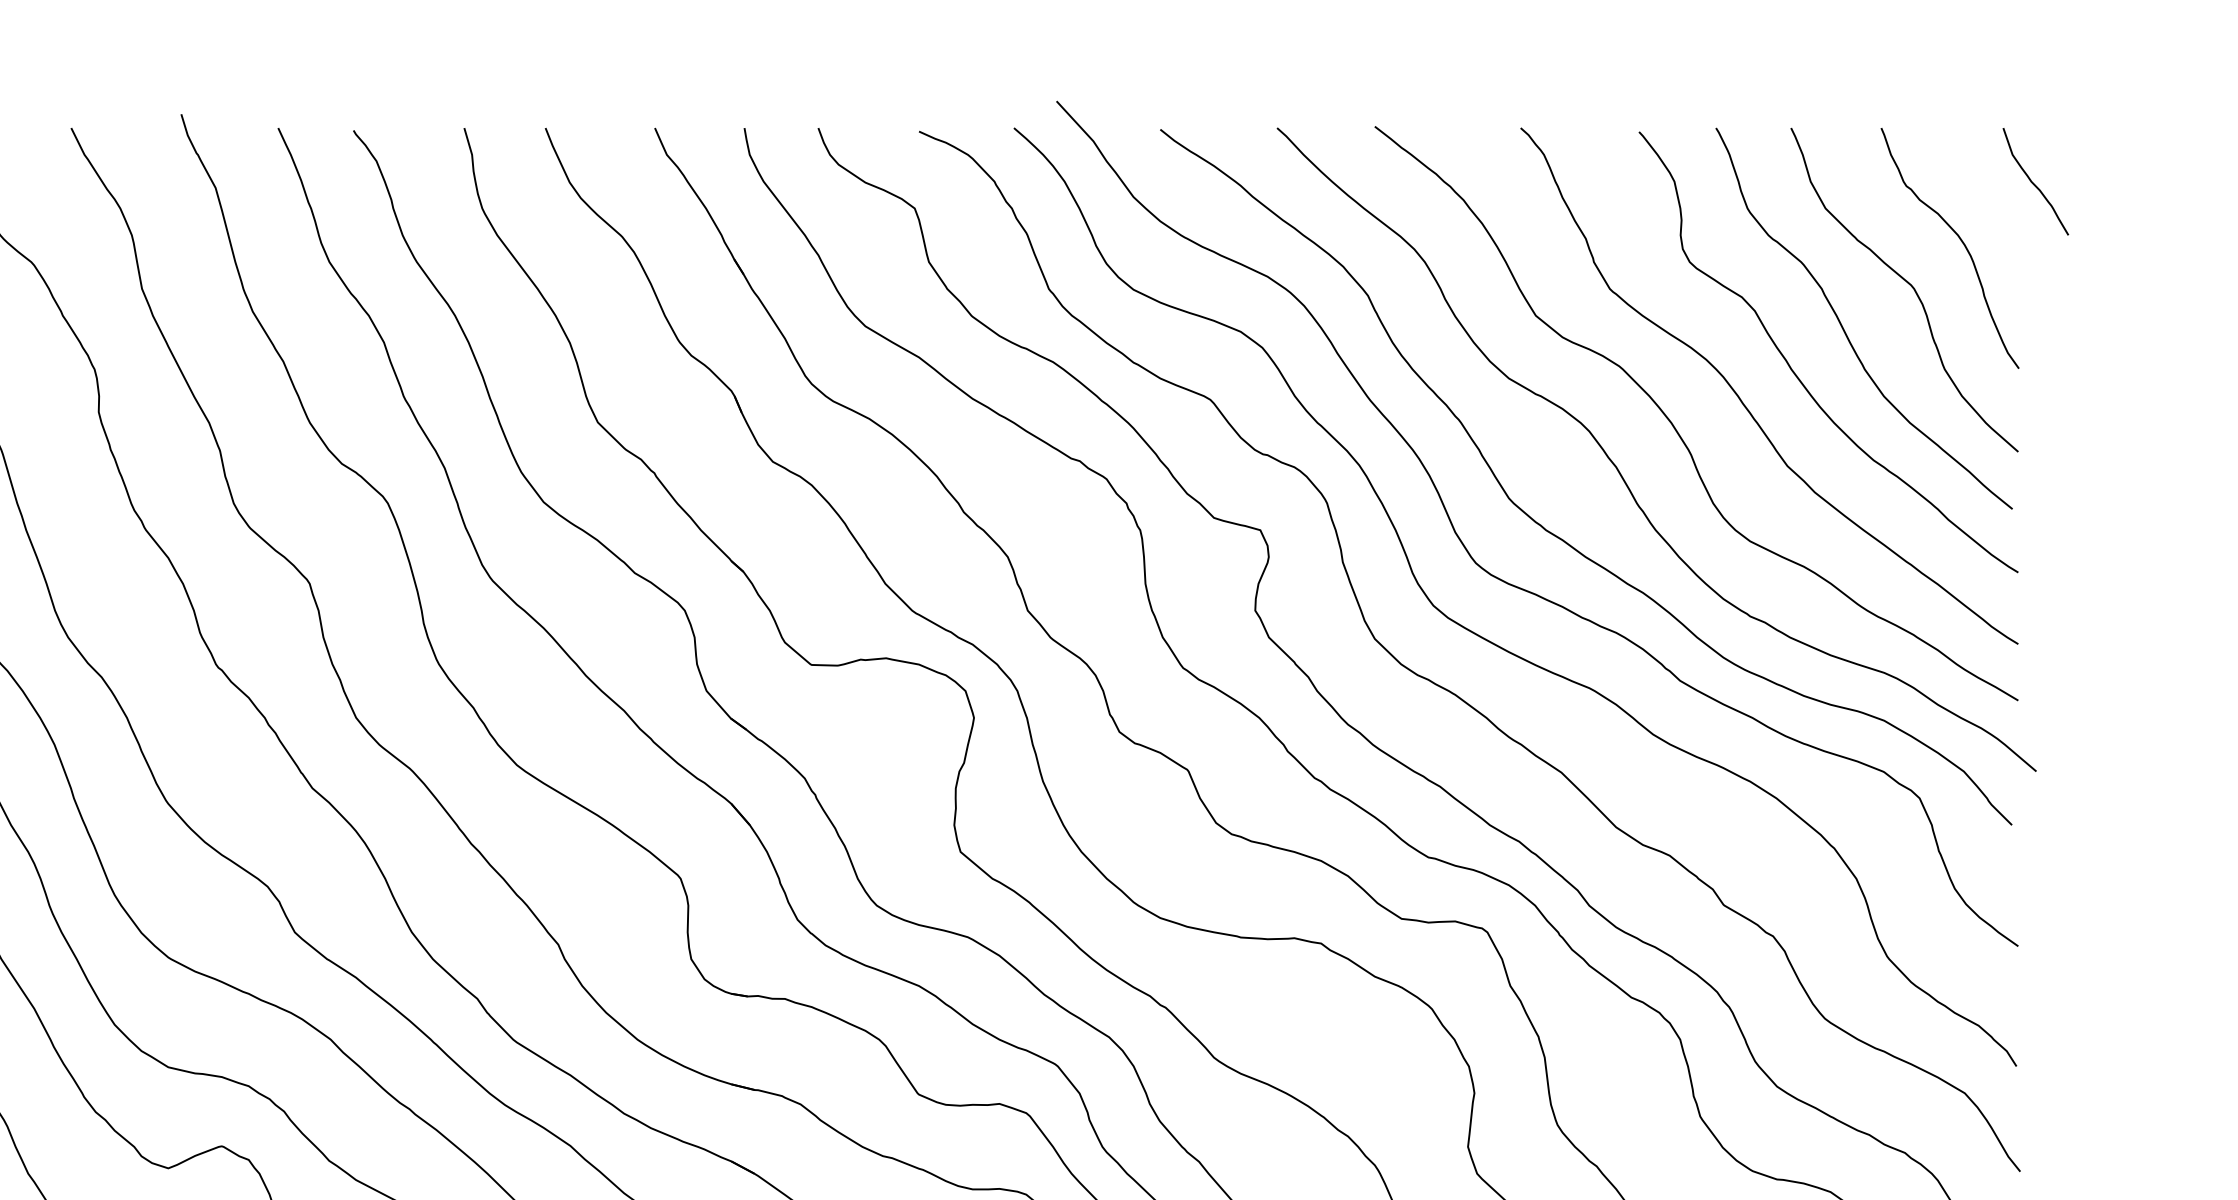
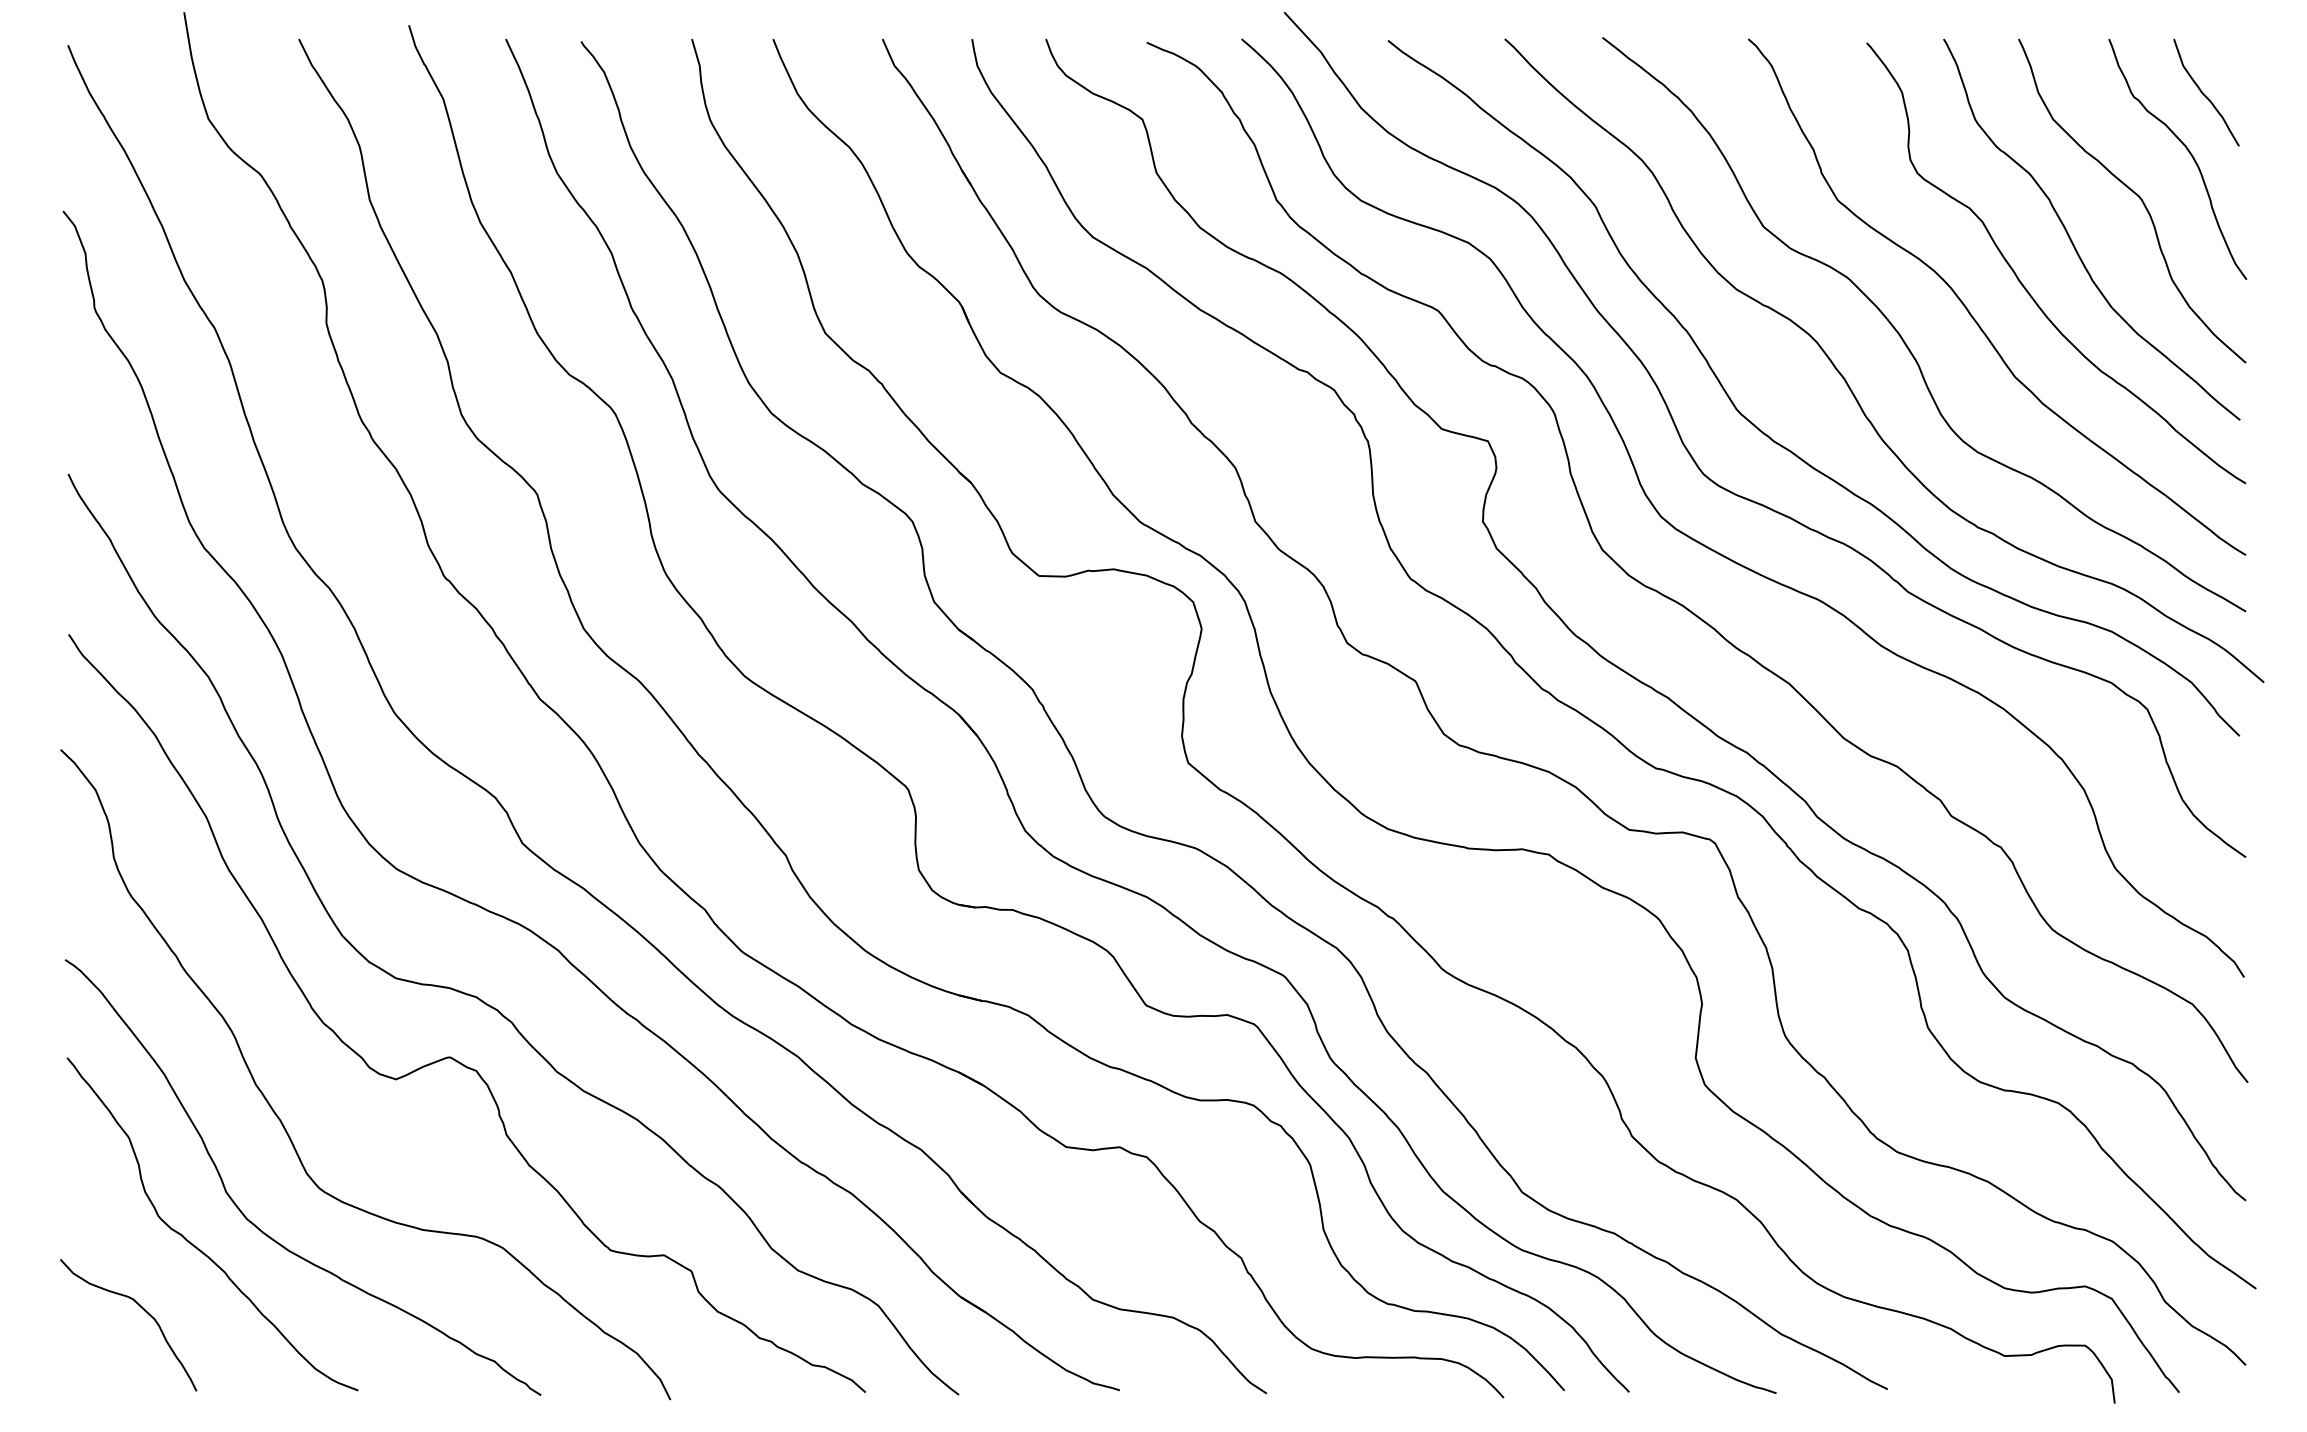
curve: (2033, 182) -> (2204, 93), moved

